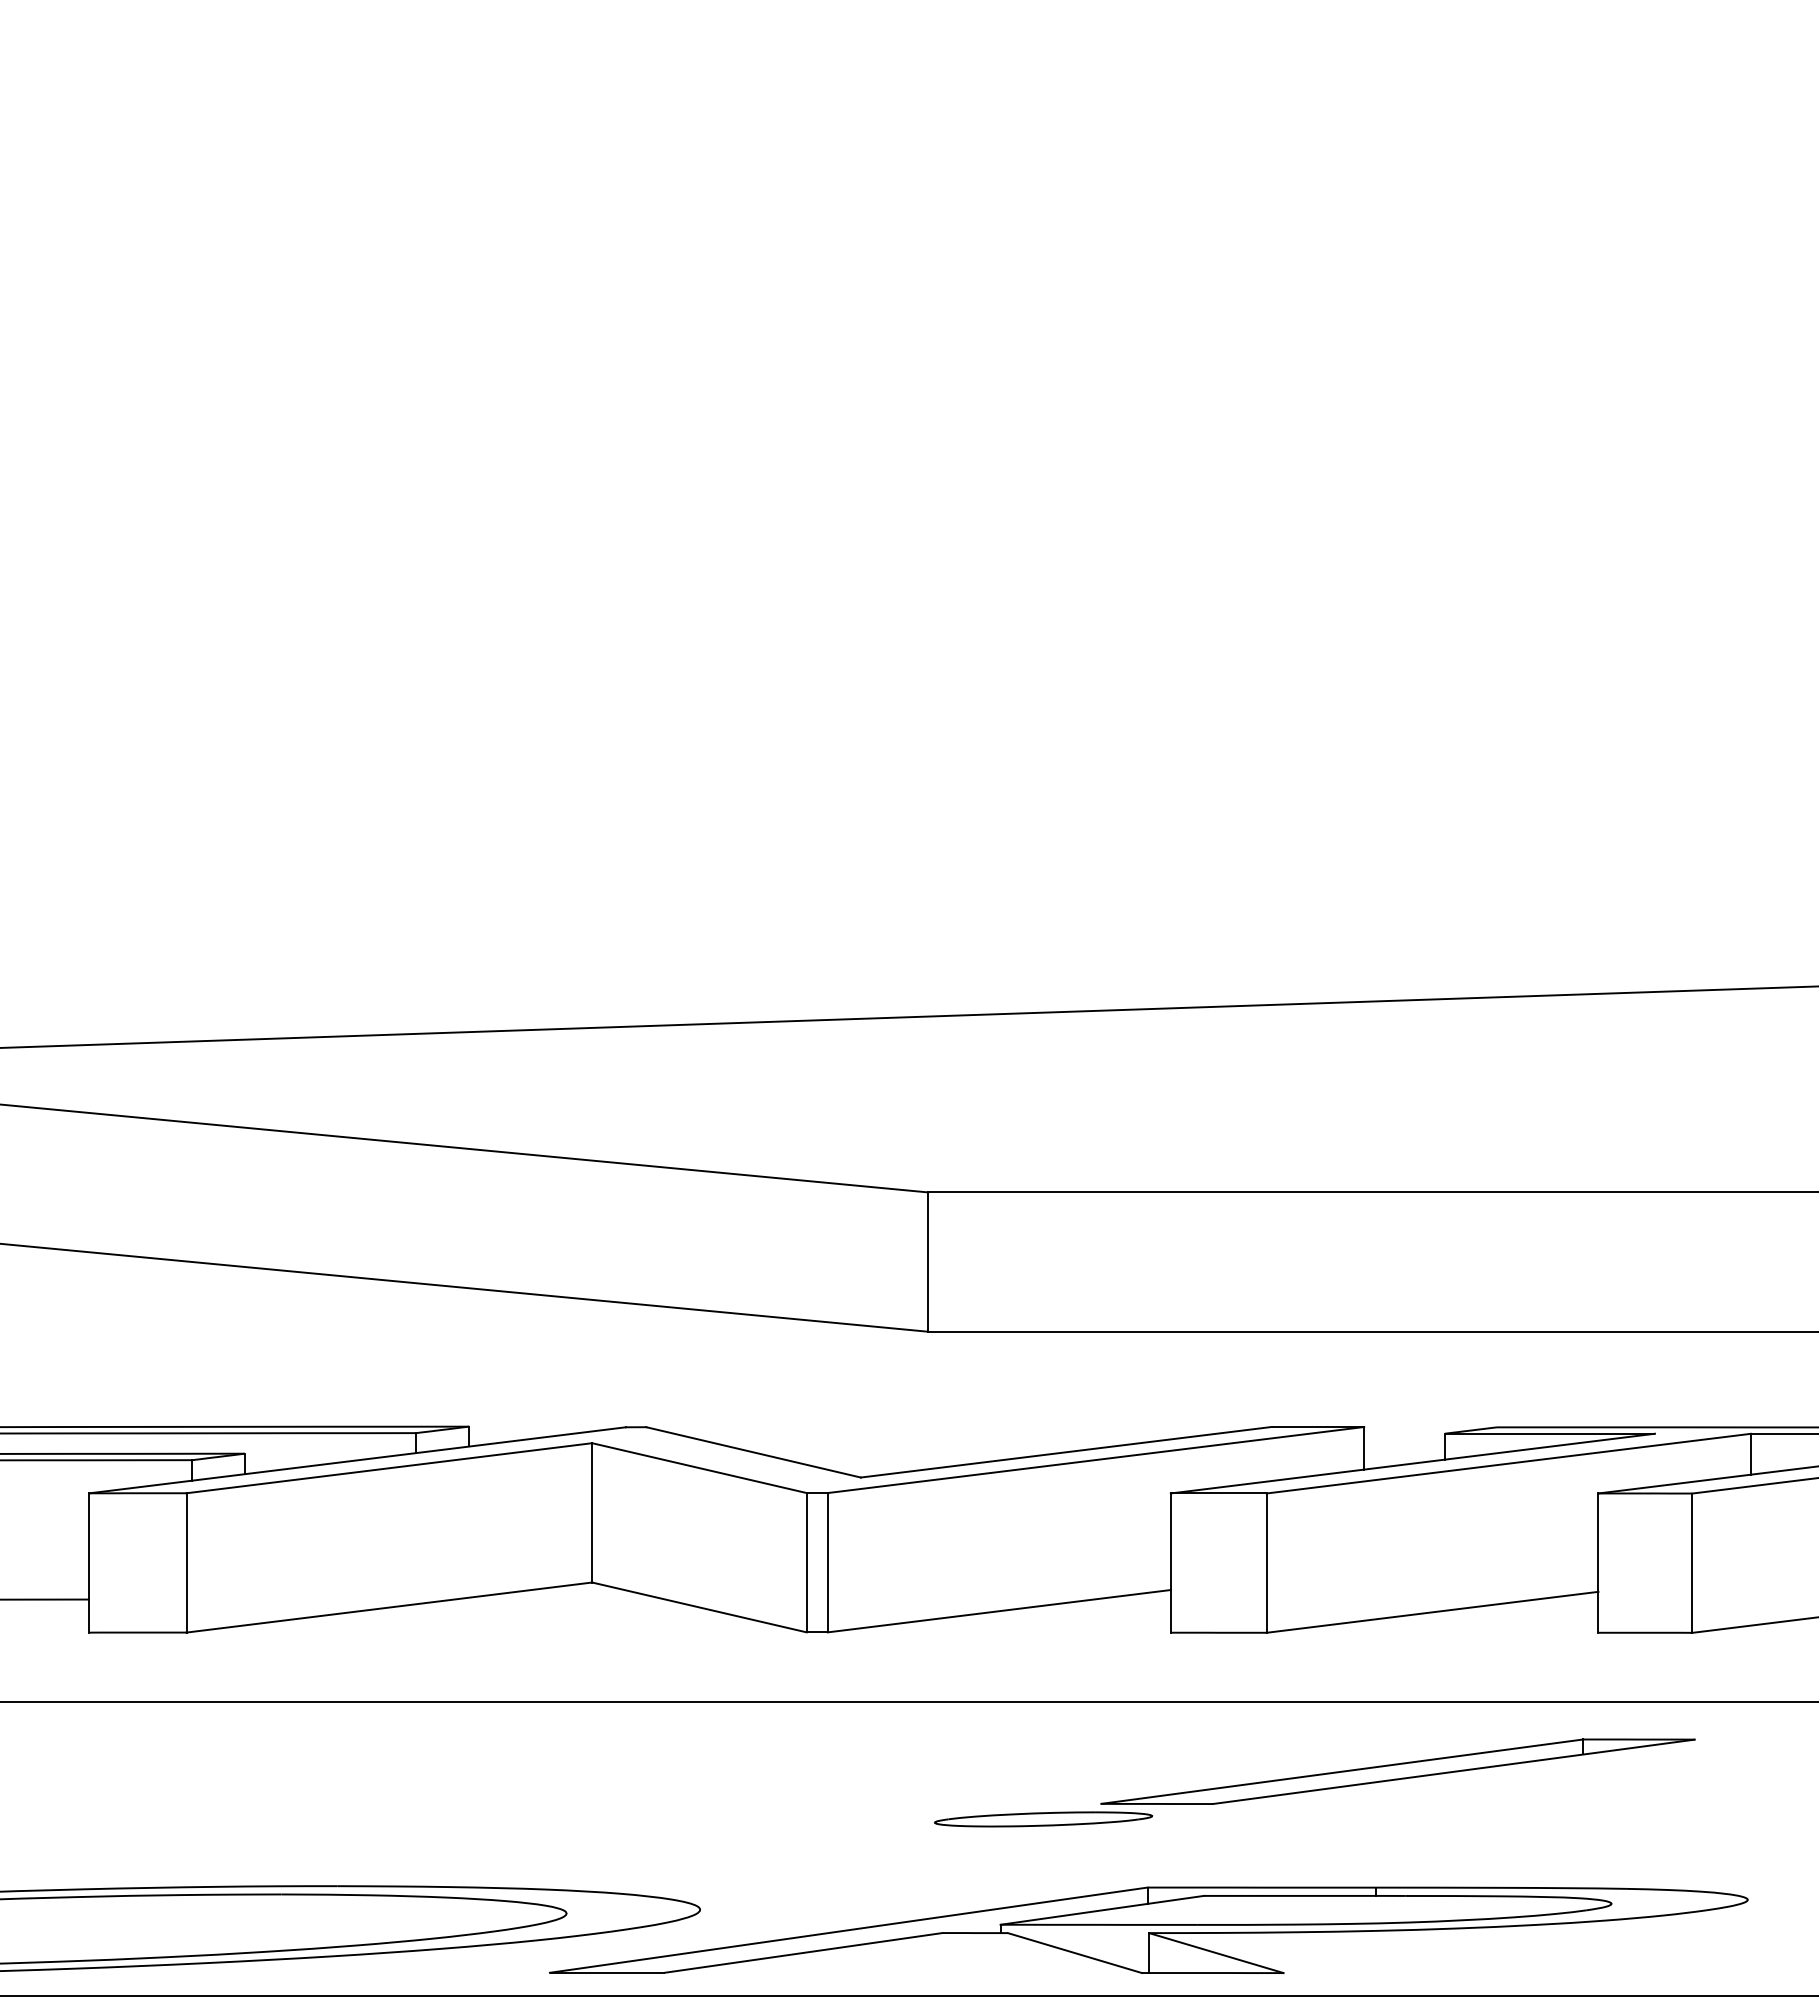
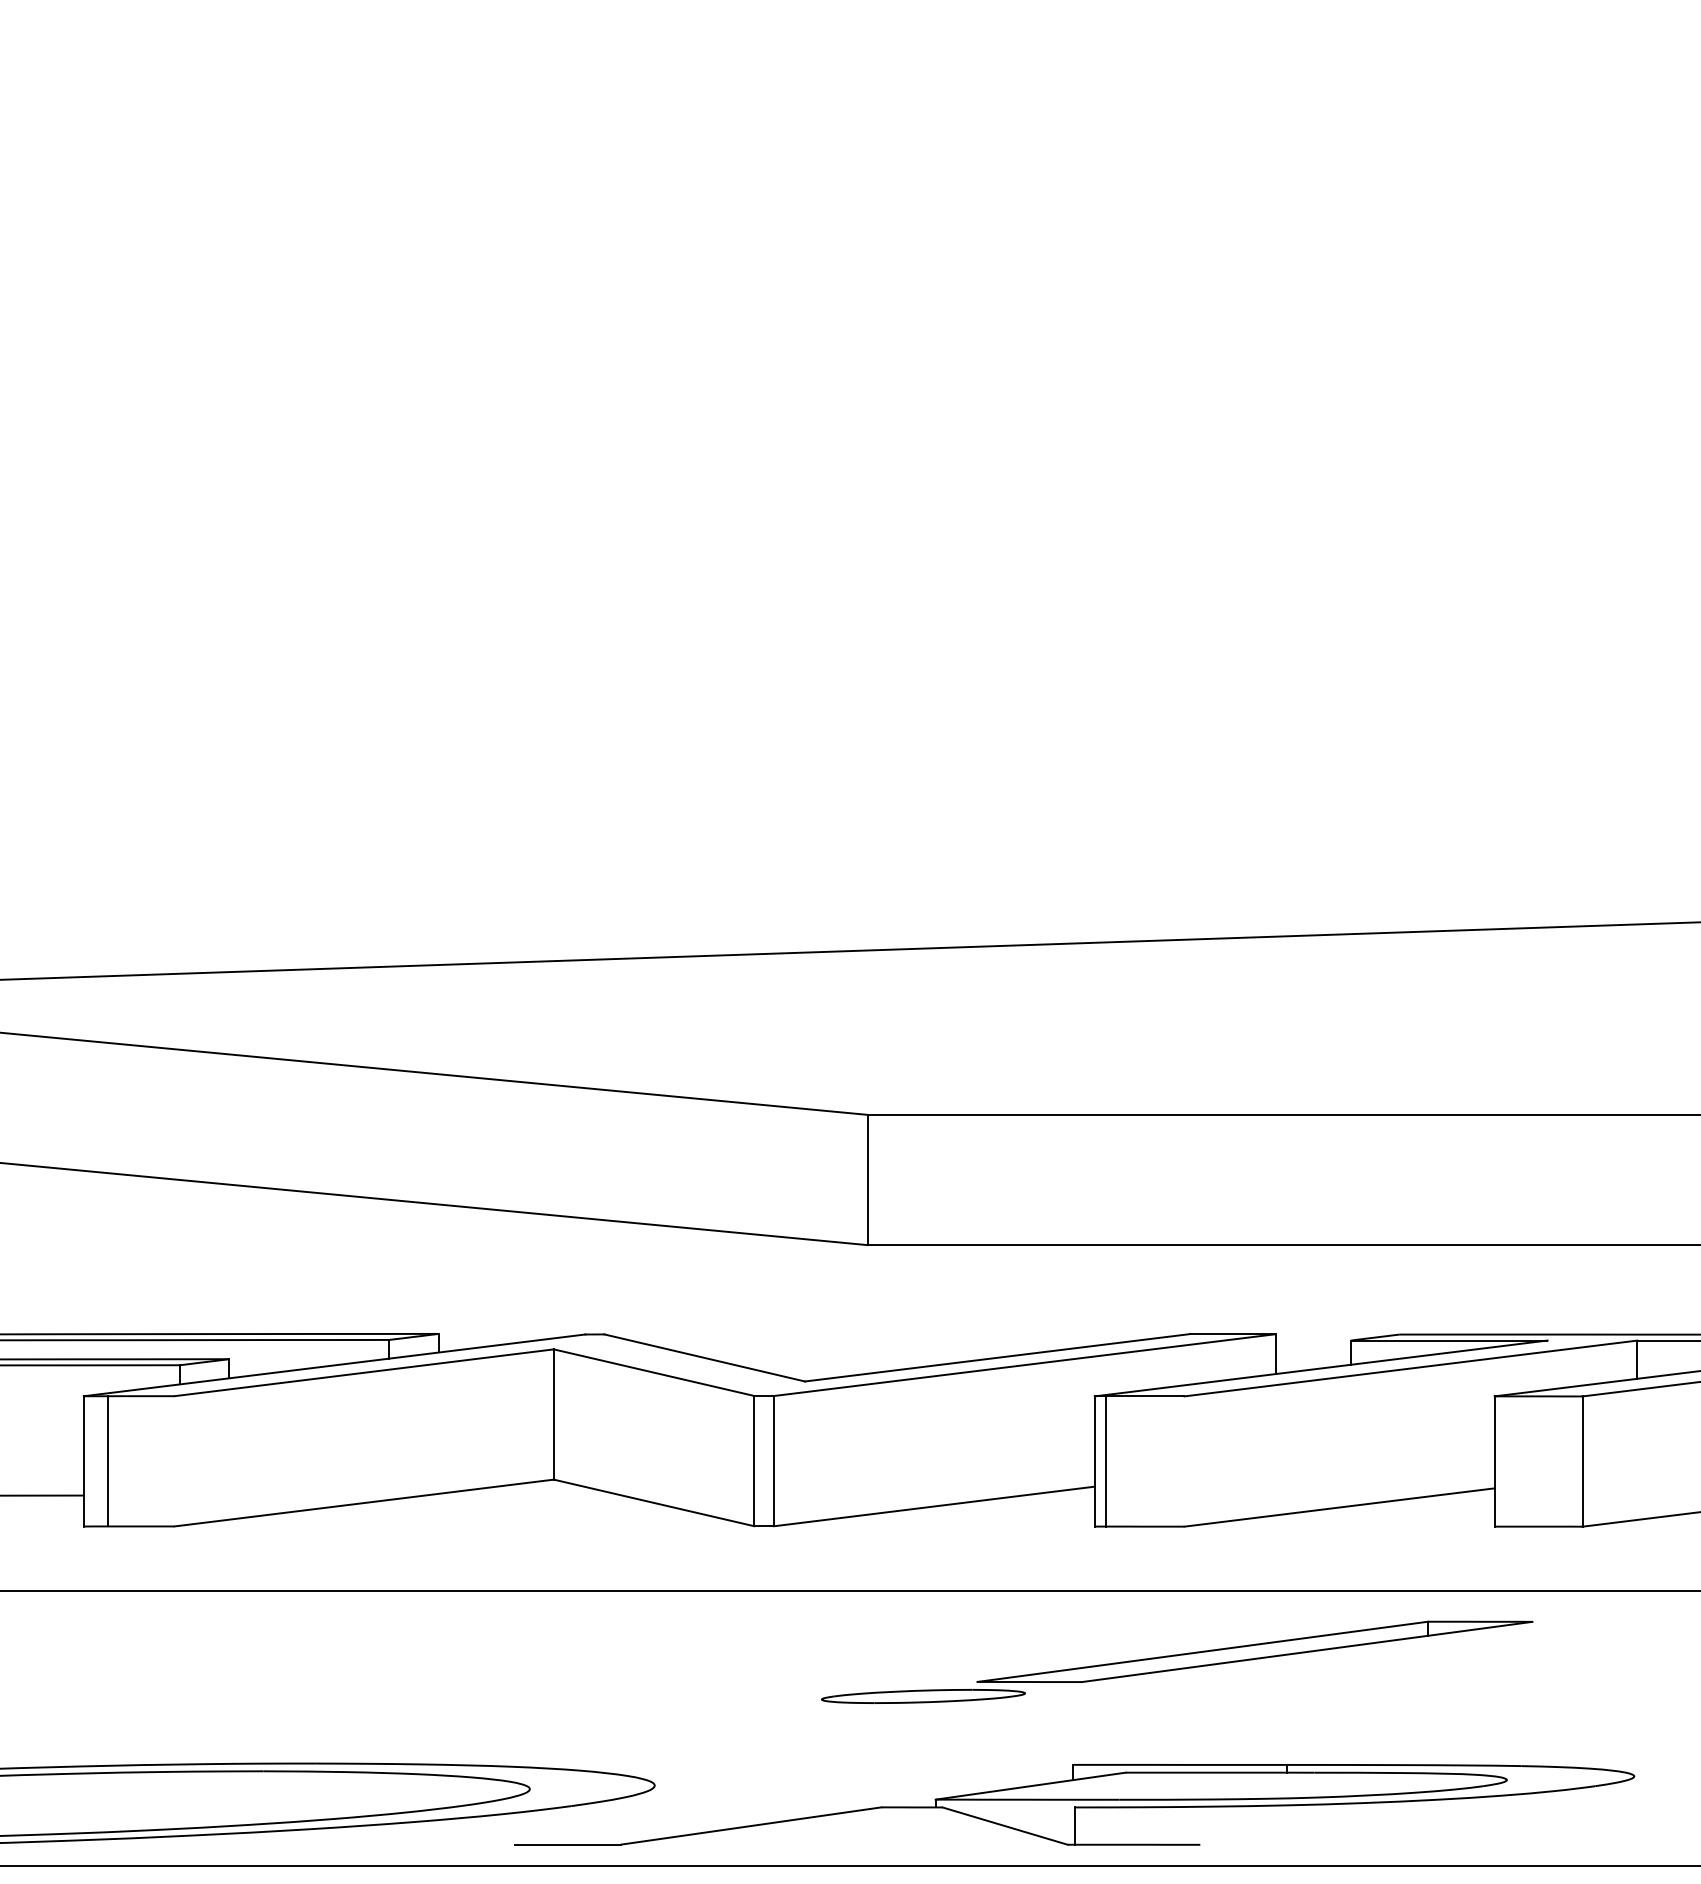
line: (186, 1562) -> (108, 1460), moved
line: (1266, 1562) -> (1105, 1460), moved
part: (1314, 1782) -> (1176, 1661), moved
line: (848, 1929) -> (793, 1804), removed
line: (1216, 1953) -> (1137, 1826), removed

